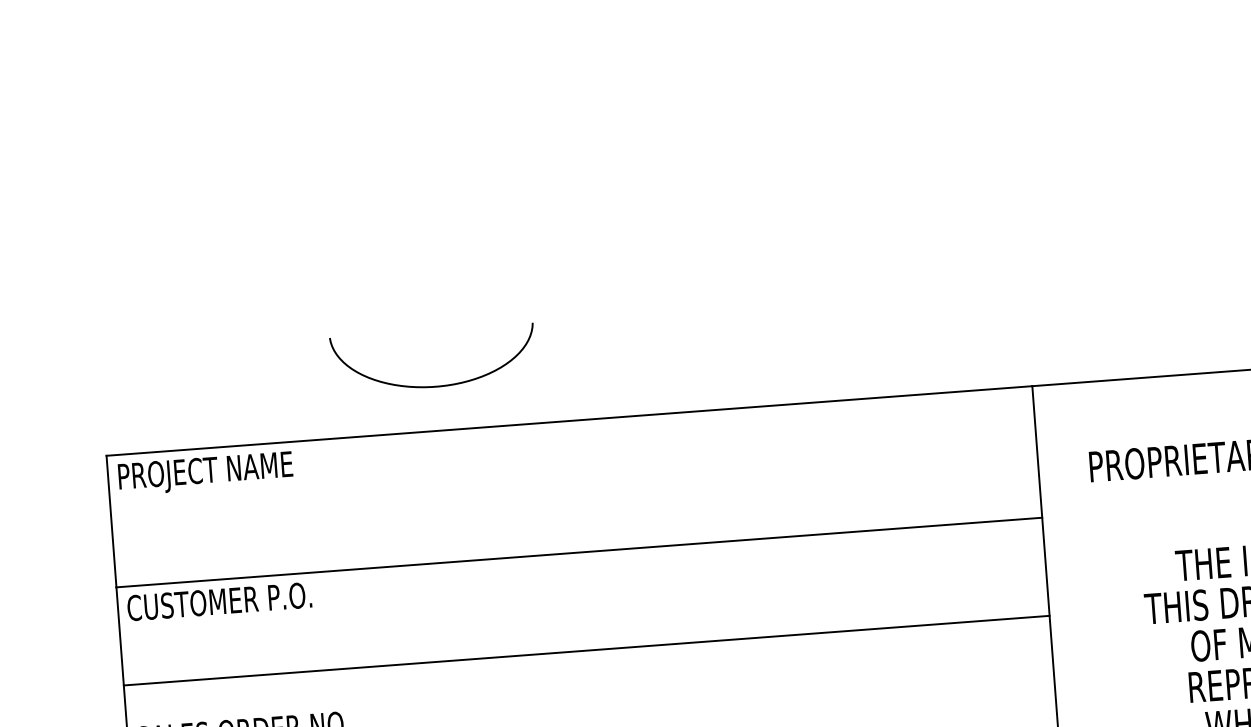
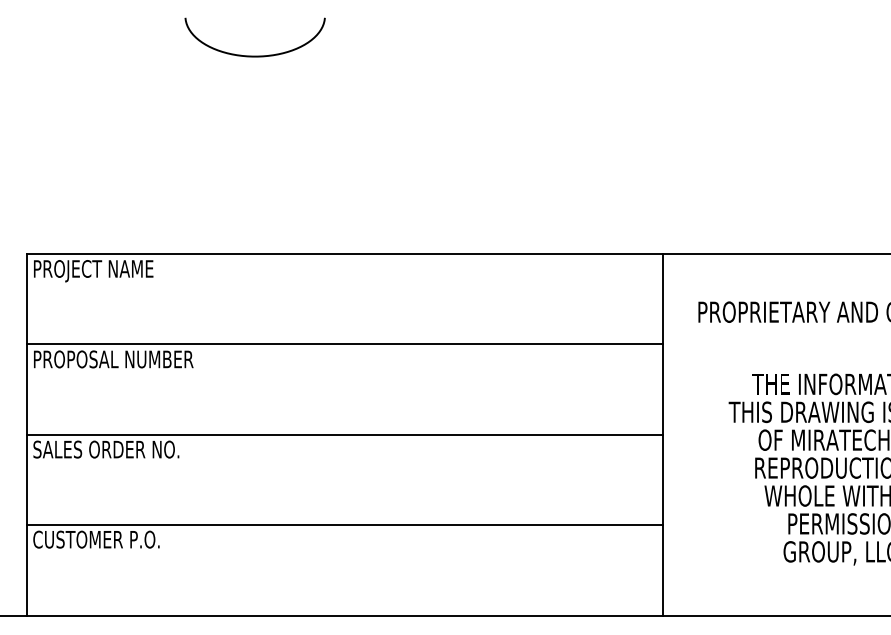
curve: (434, 385) -> (254, 55), moved
text: (244, 599) -> (113, 359), CUSTOMER P.O. -> PROPOSAL NUMBER
line: (585, 650) -> (344, 434), moved

